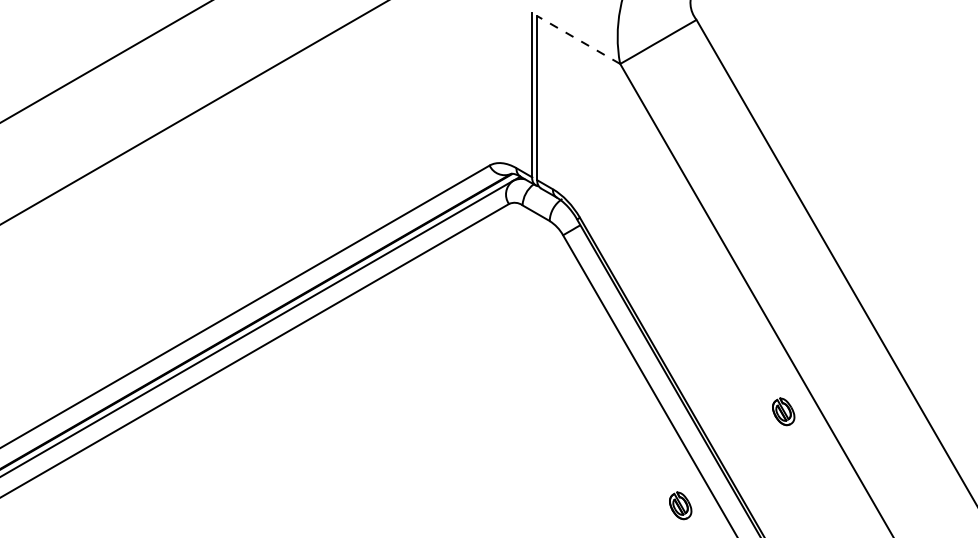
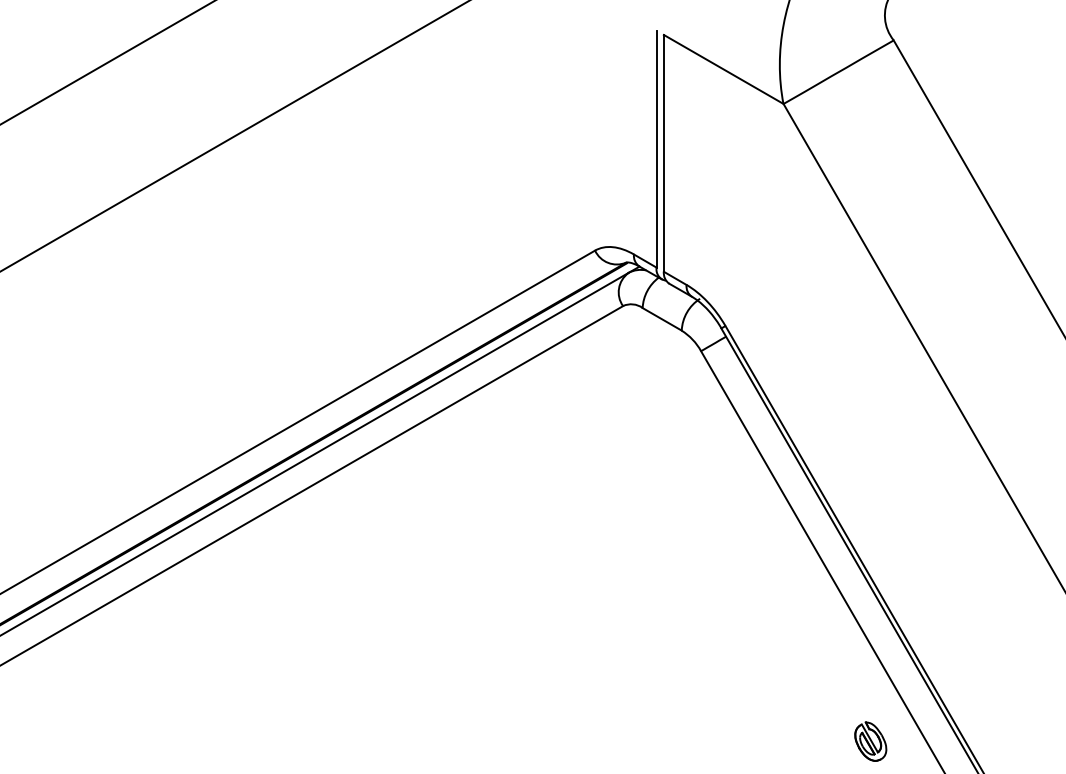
line: (578, 40) -> (723, 70), dashed -> solid
part: (783, 411) -> (1019, 605), removed

